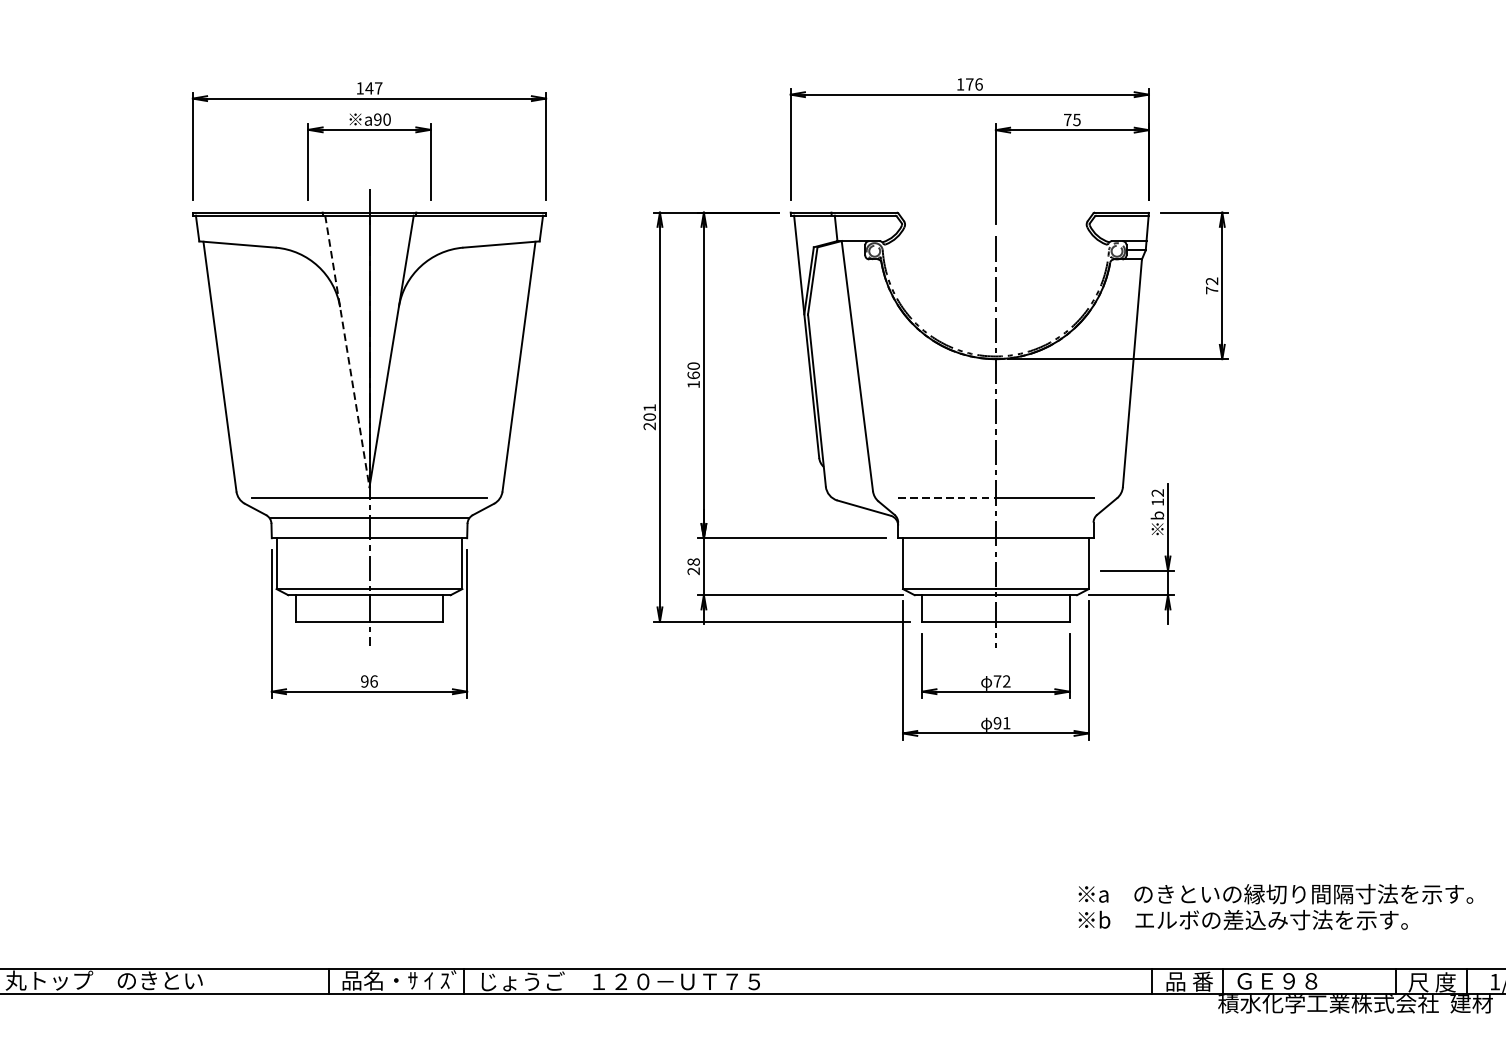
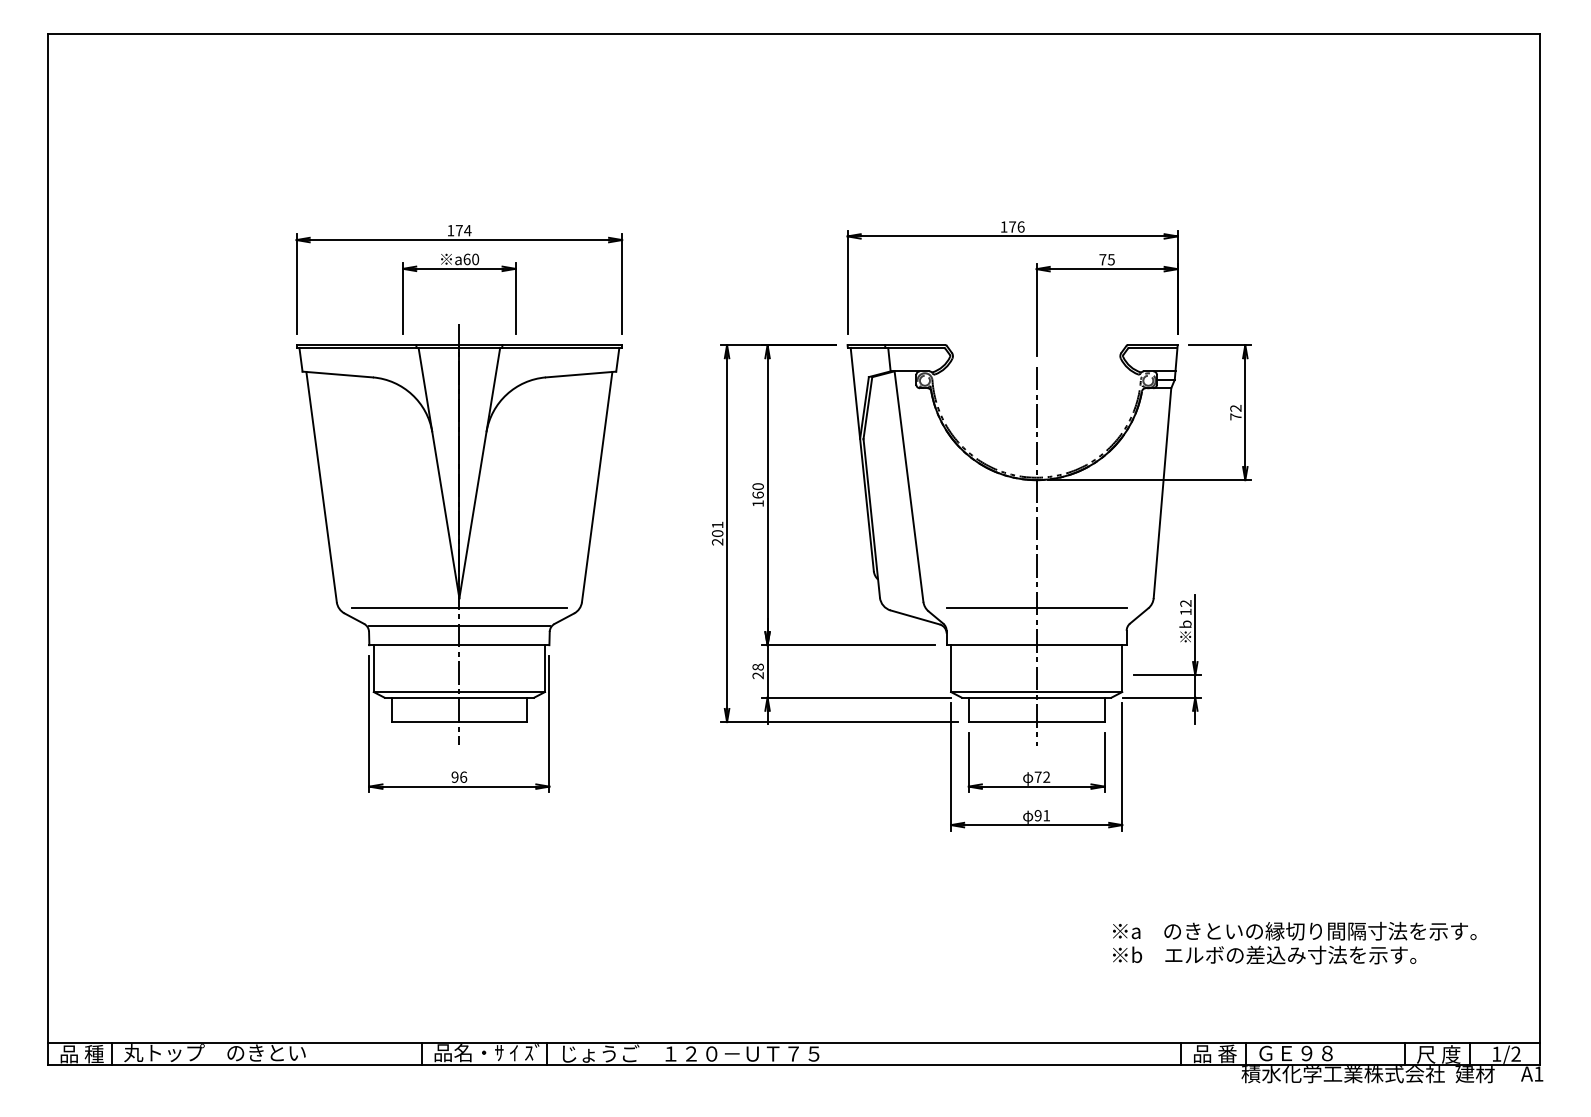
text: (373, 88) -> (463, 230), 147 -> 174
text: (377, 119) -> (466, 259), a90 -> a60
line: (347, 351) -> (439, 473), dashed -> solid
line: (947, 497) -> (992, 607), dashed -> solid
text: (1275, 906) -> (1294, 942), moved

